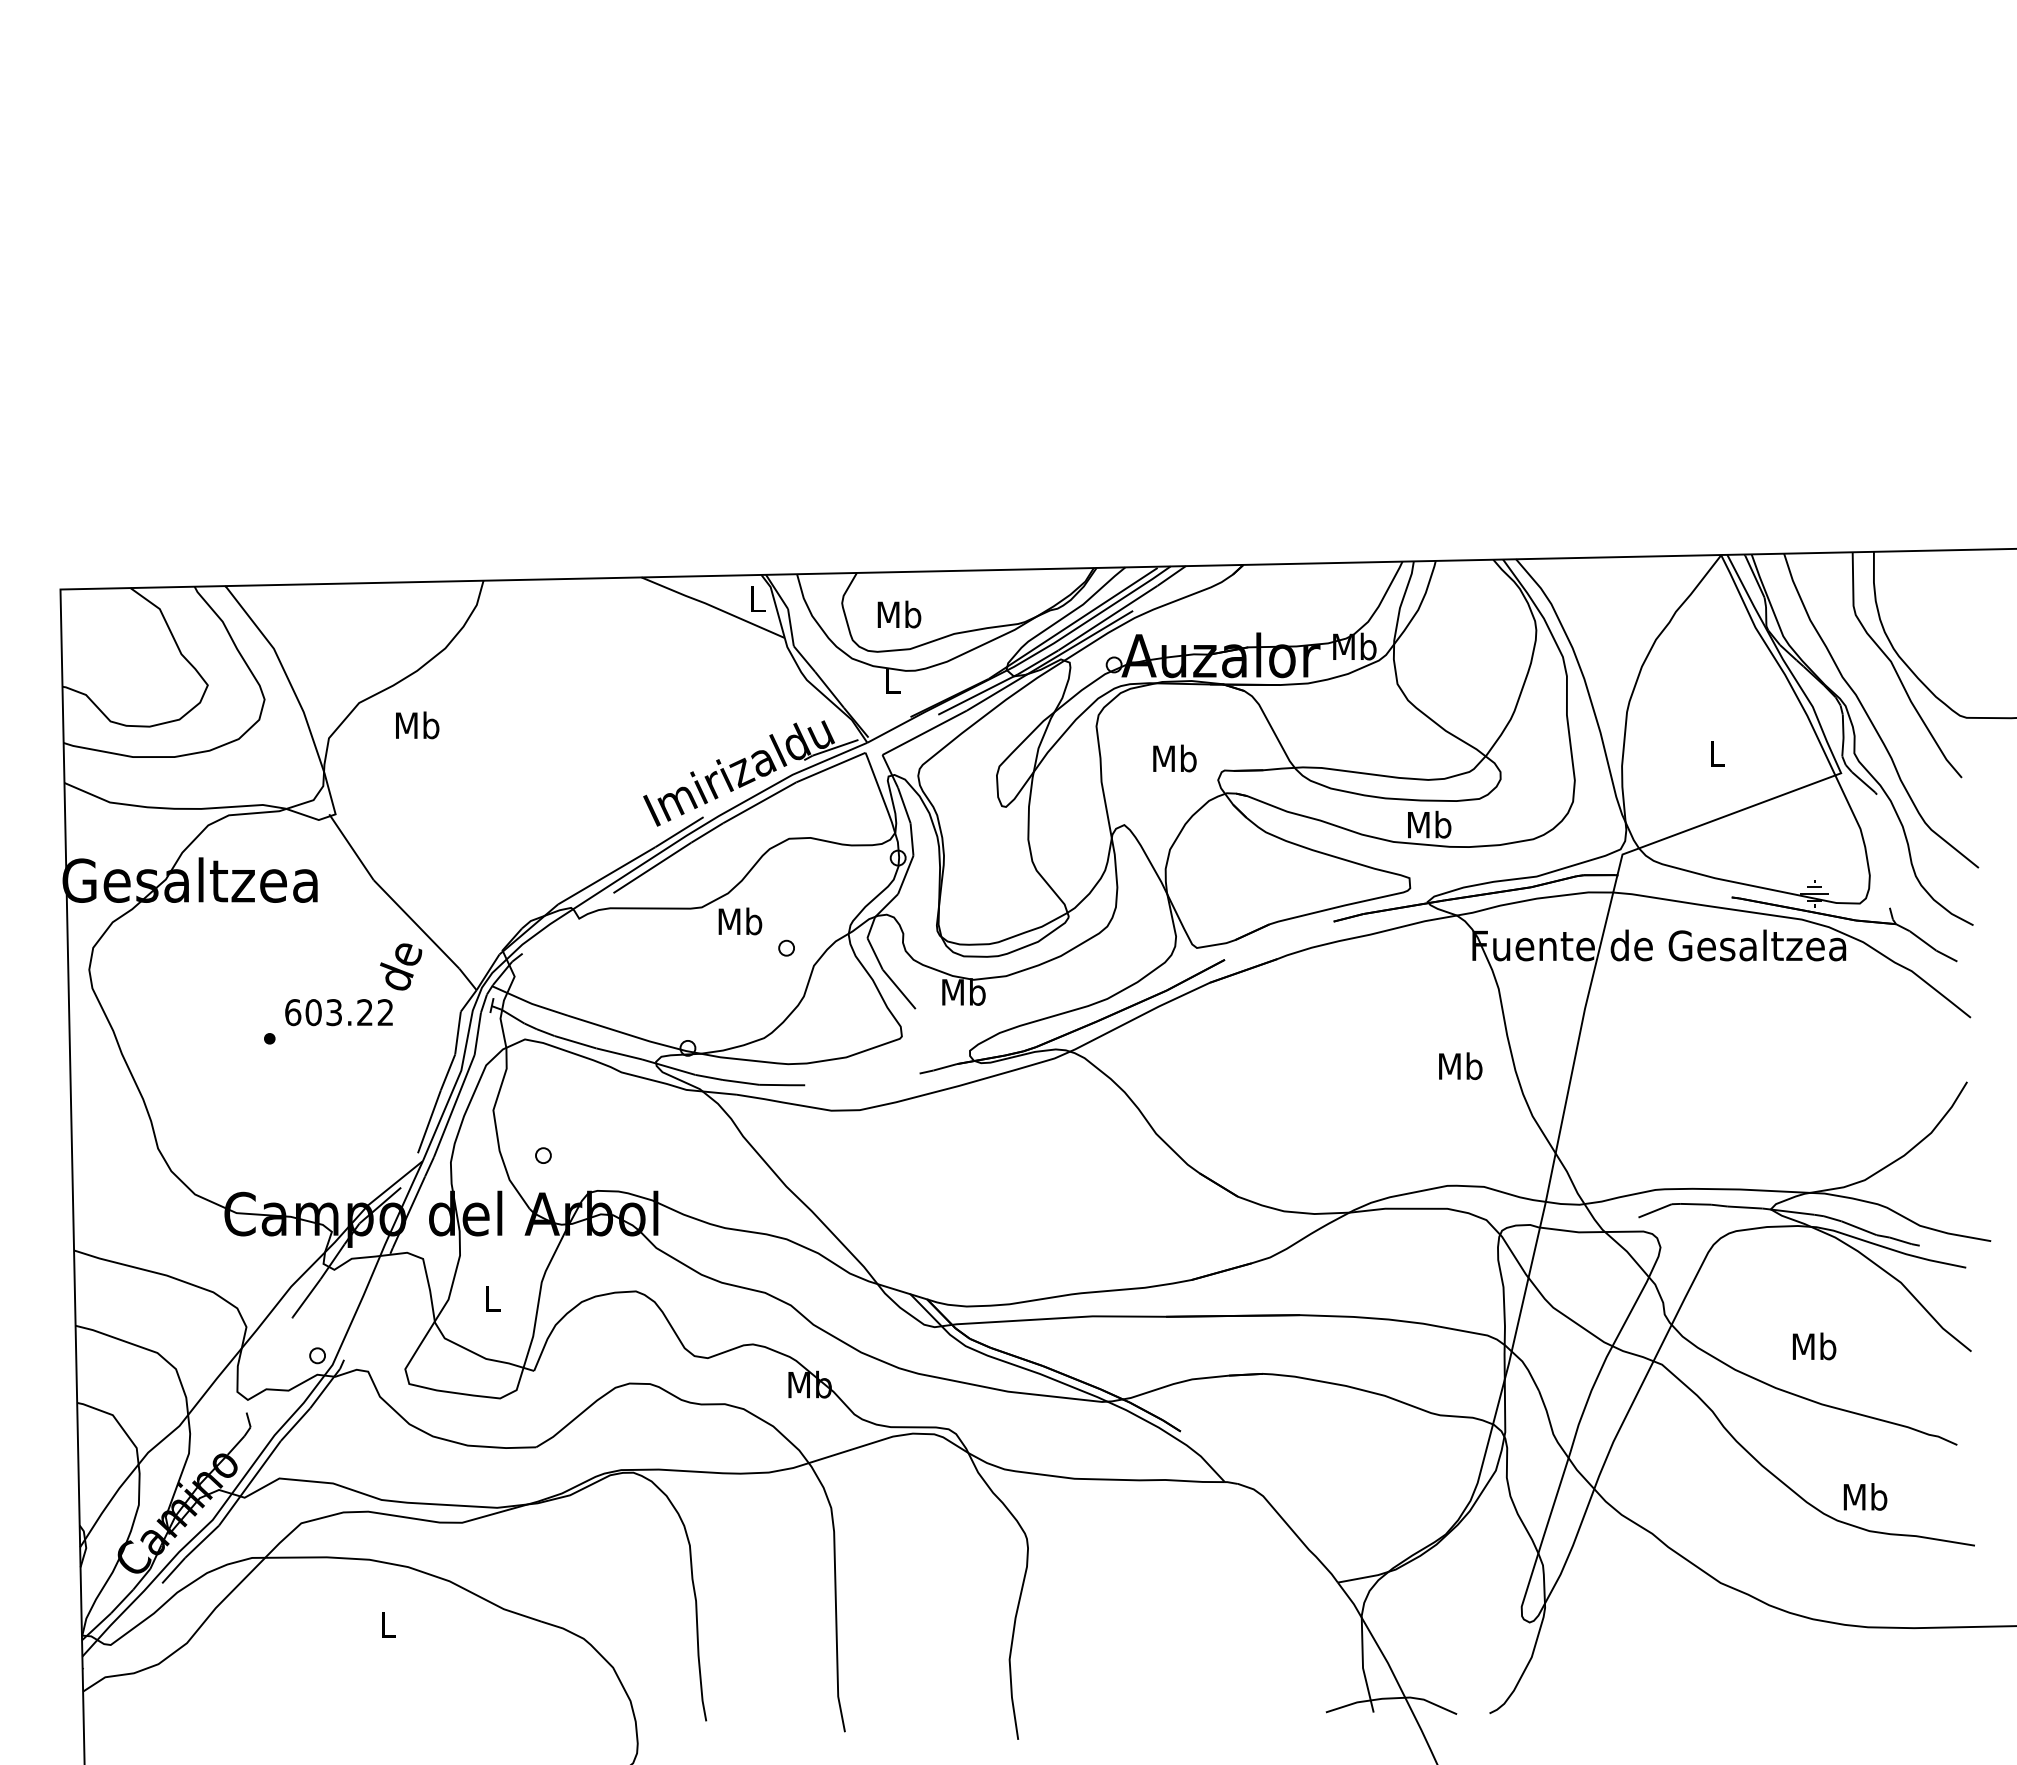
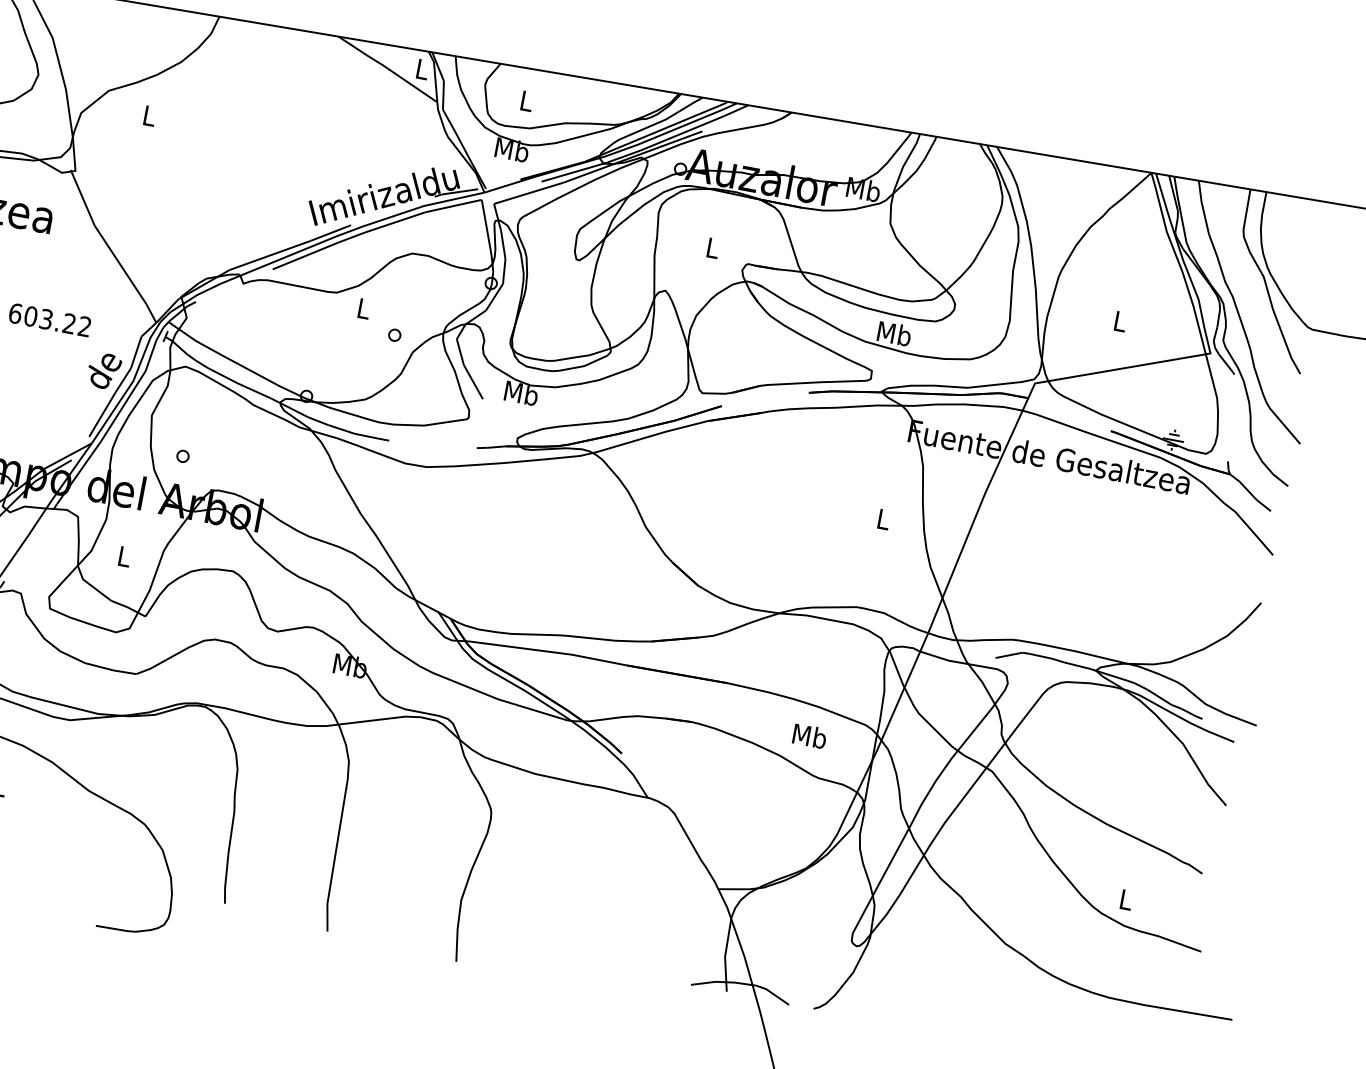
text: (899, 614) -> (526, 100), Mb -> L
text: (892, 680) -> (512, 149), L -> Mb
text: (417, 725) -> (149, 115), Mb -> L
text: (1174, 758) -> (712, 247), Mb -> L
text: (740, 921) -> (363, 308), Mb -> L
text: (401, 966) -> (104, 370), moved
text: (1460, 1066) -> (883, 519), Mb -> L
text: (1814, 1346) -> (809, 736), moved
text: (1865, 1496) -> (1126, 899), Mb -> L

